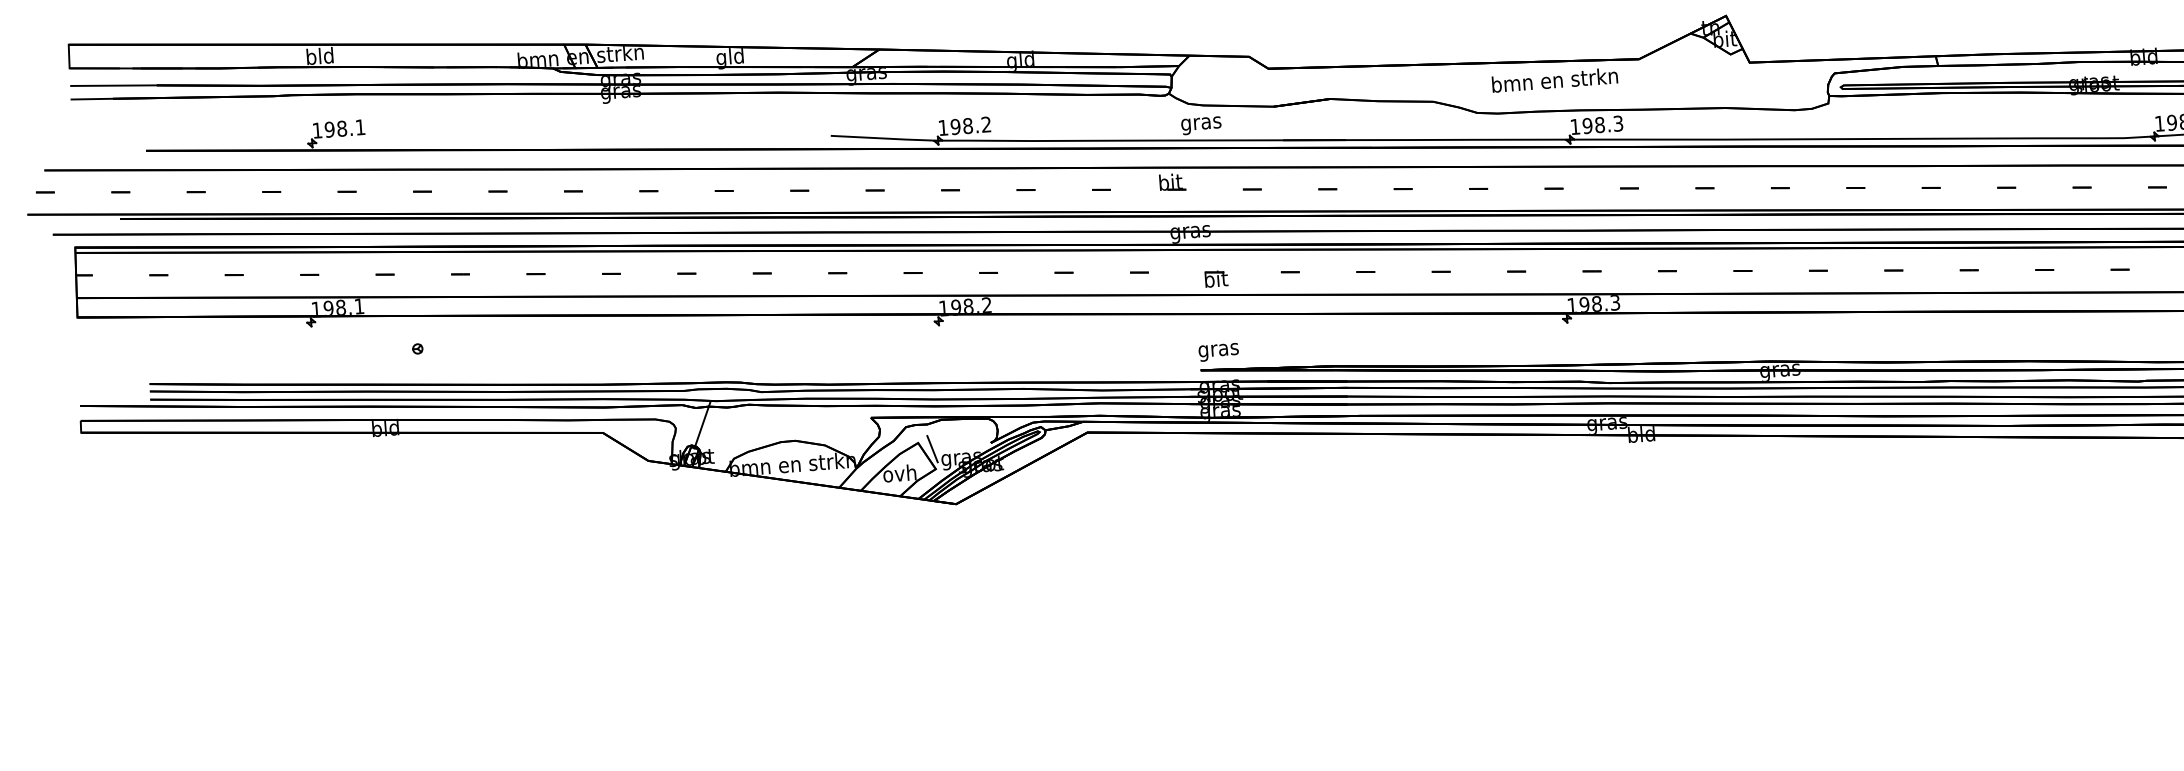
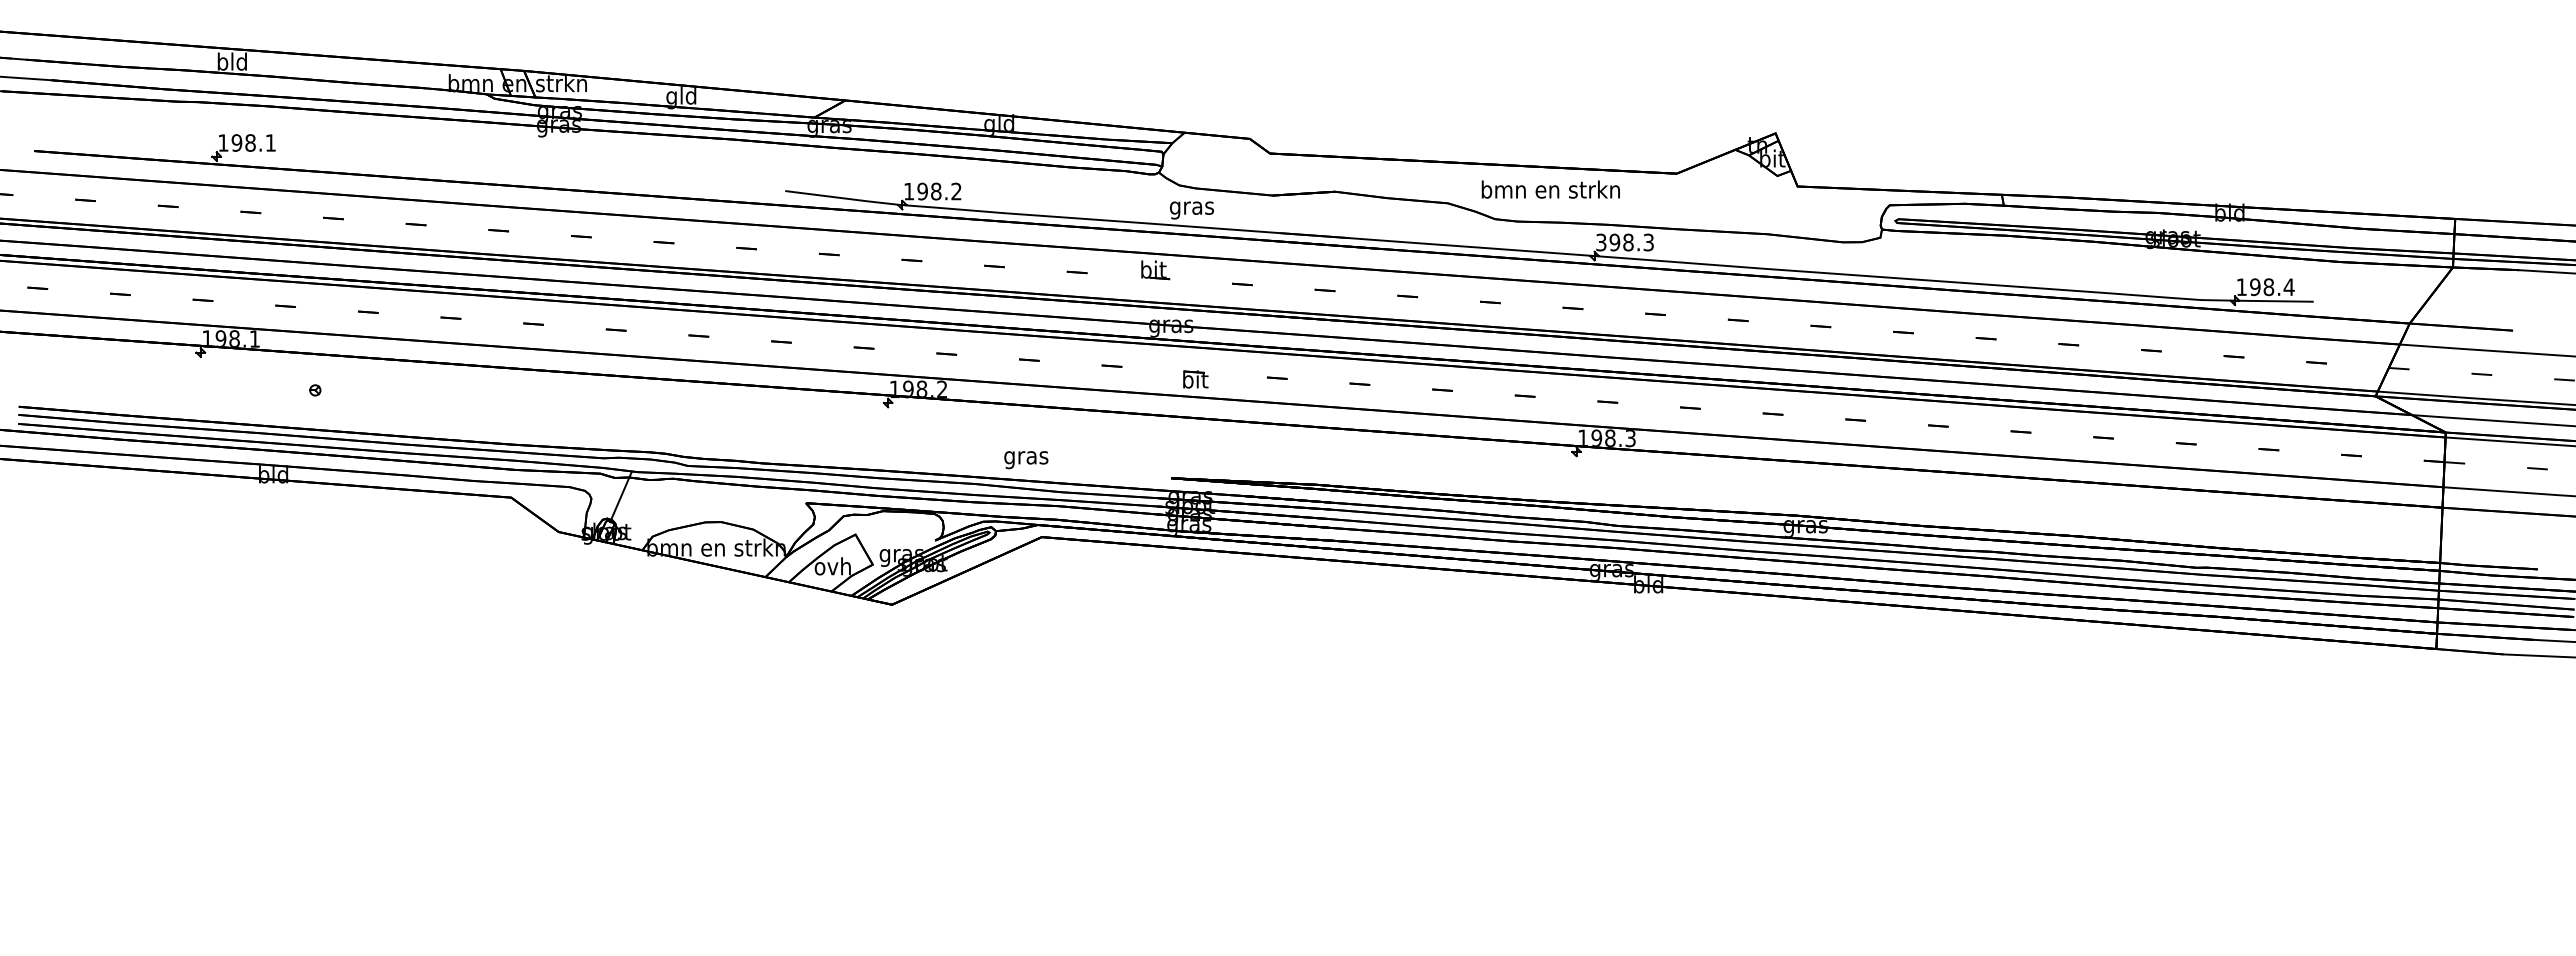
text: (1554, 80) -> (1550, 189), moved
text: (1575, 126) -> (1601, 242), 198.3 -> 398.3
text: (1218, 352) -> (1026, 460), moved
line: (932, 449) -> (870, 542), removed

